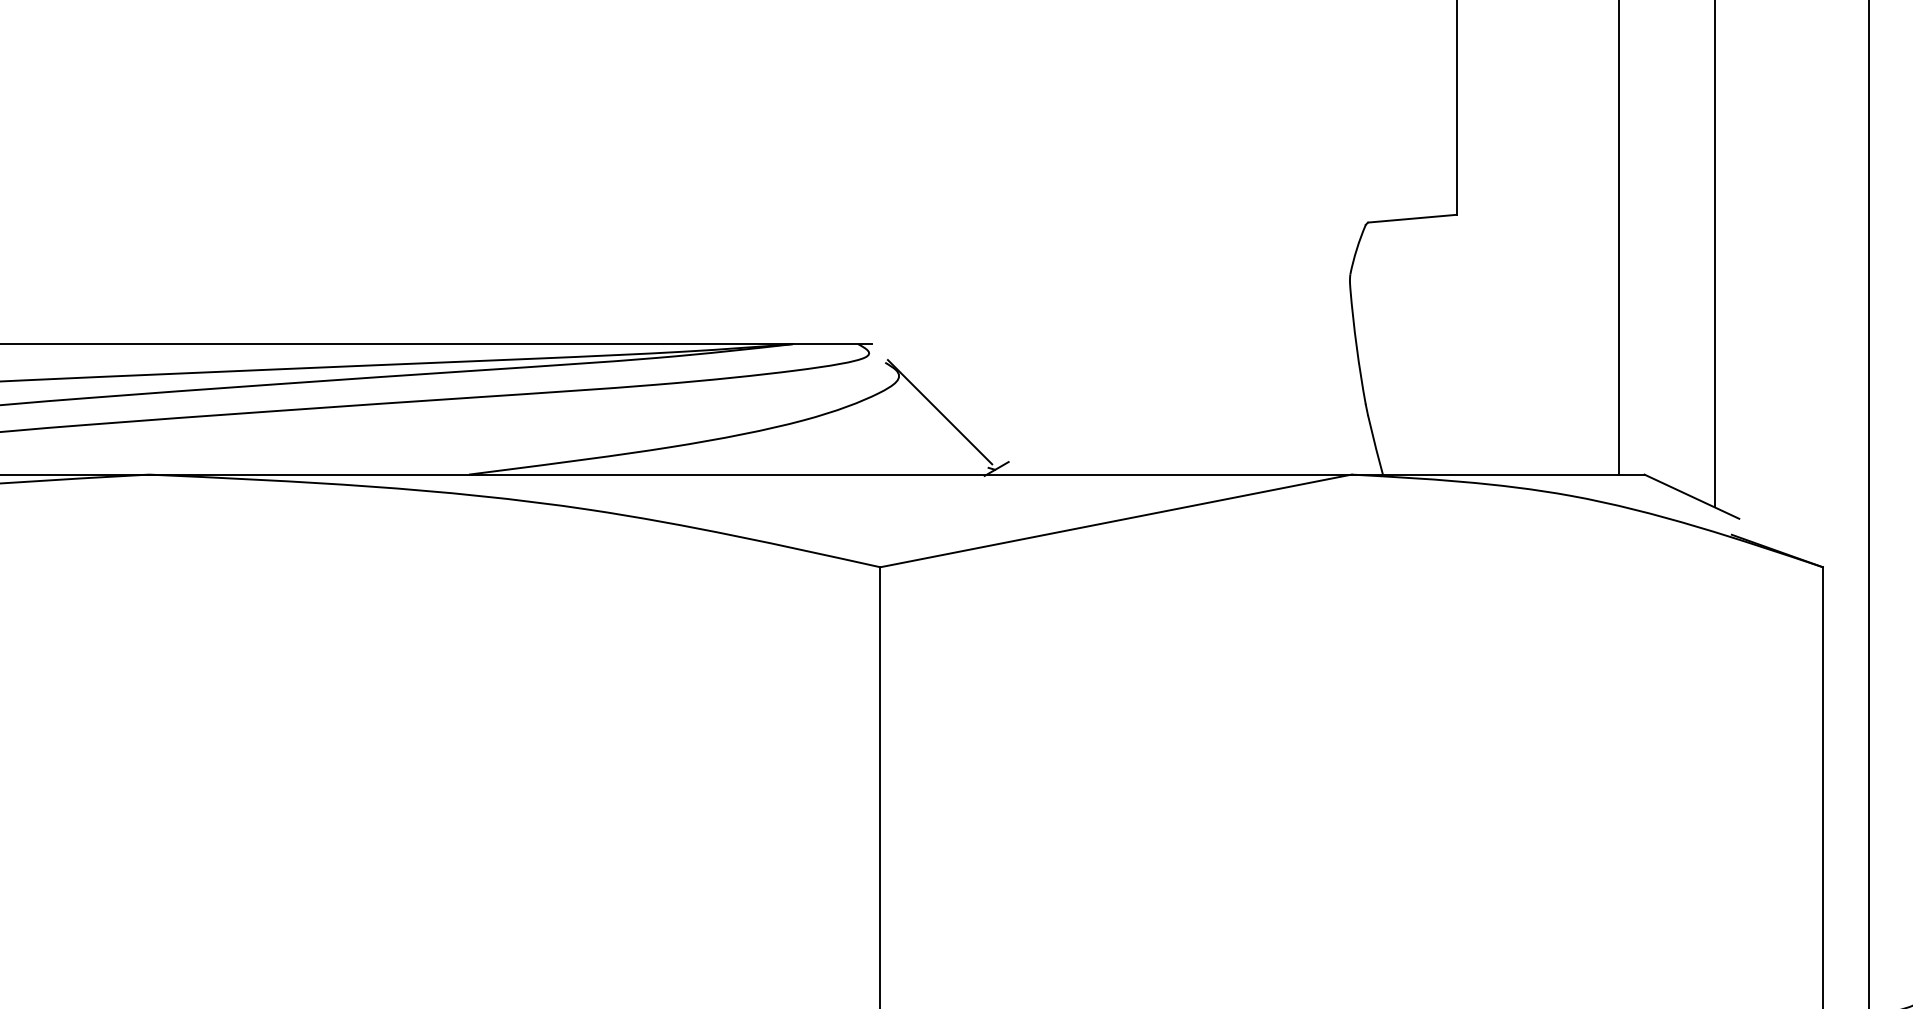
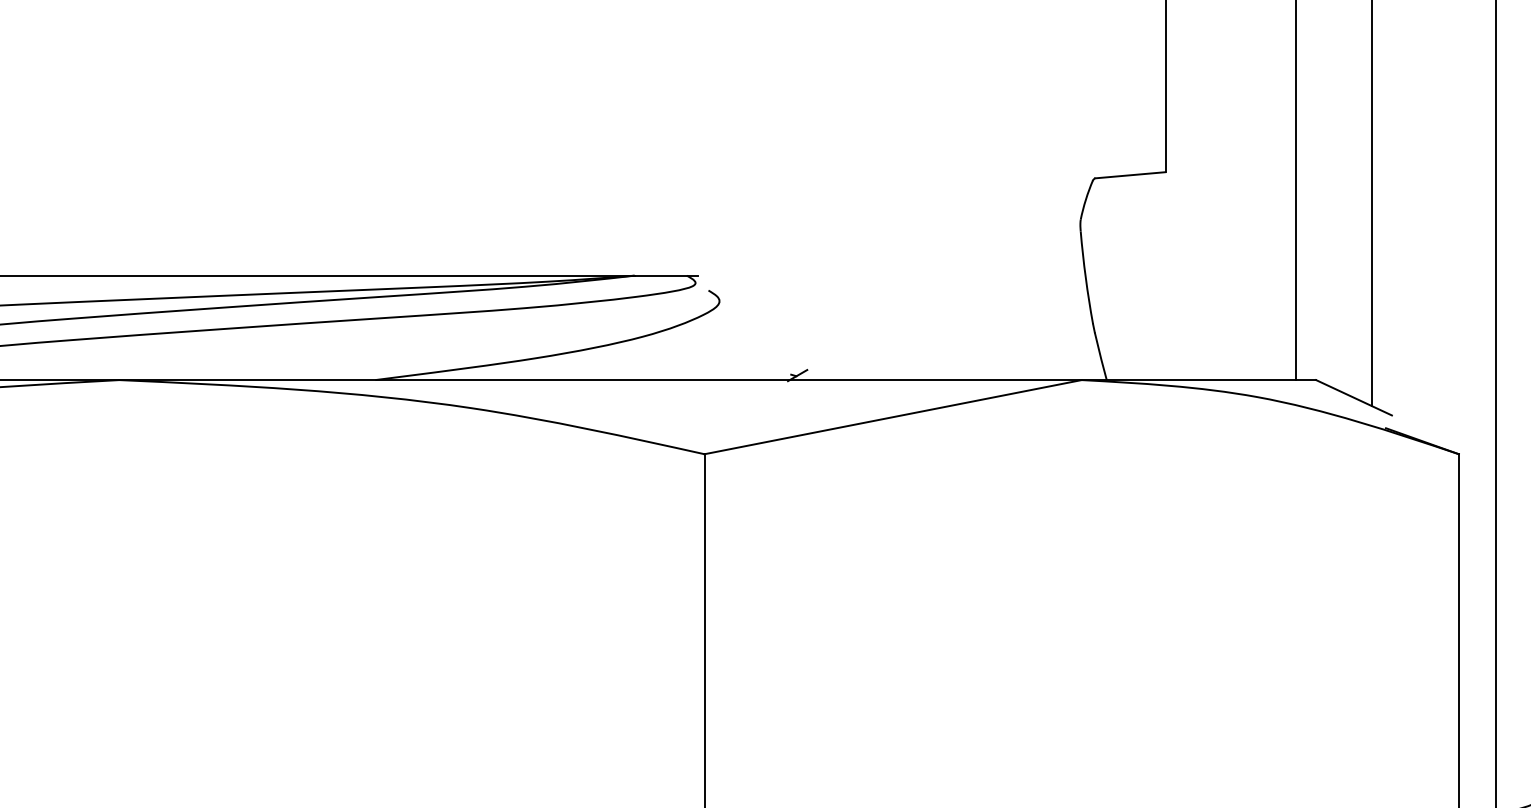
line: (939, 412) -> (751, 330), removed

